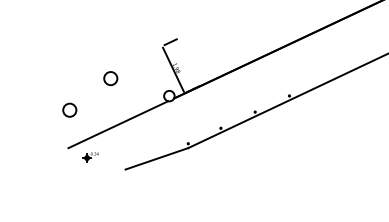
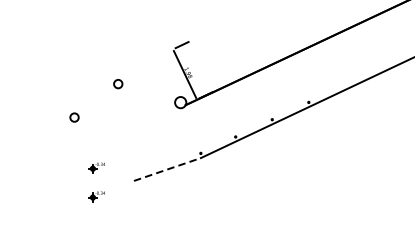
circle: (110, 78) -> (117, 83), size x0.6
circle: (69, 109) -> (74, 116), size x0.6
line: (118, 124) -> (126, 132), removed
line: (157, 158) -> (168, 169), solid -> dashed
part: (90, 184) -> (96, 196), added

